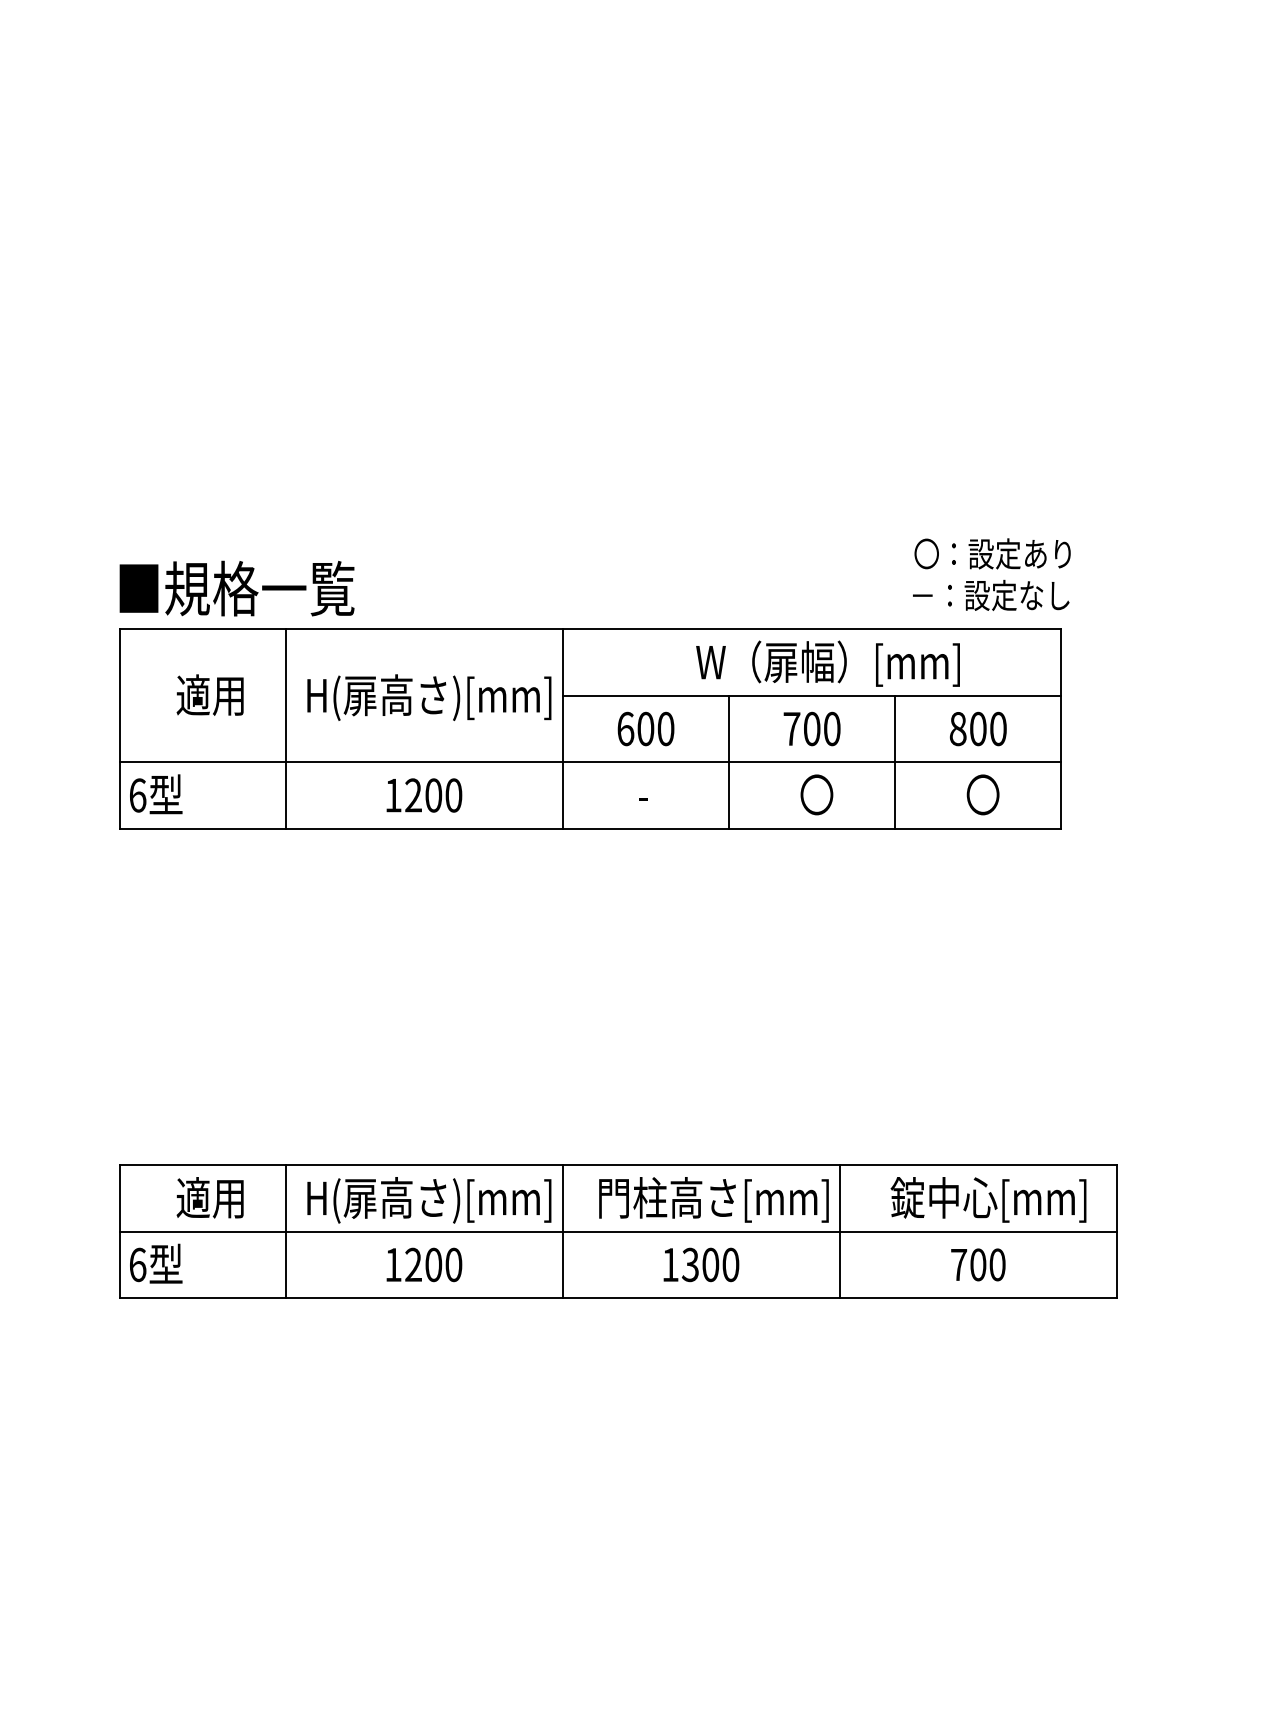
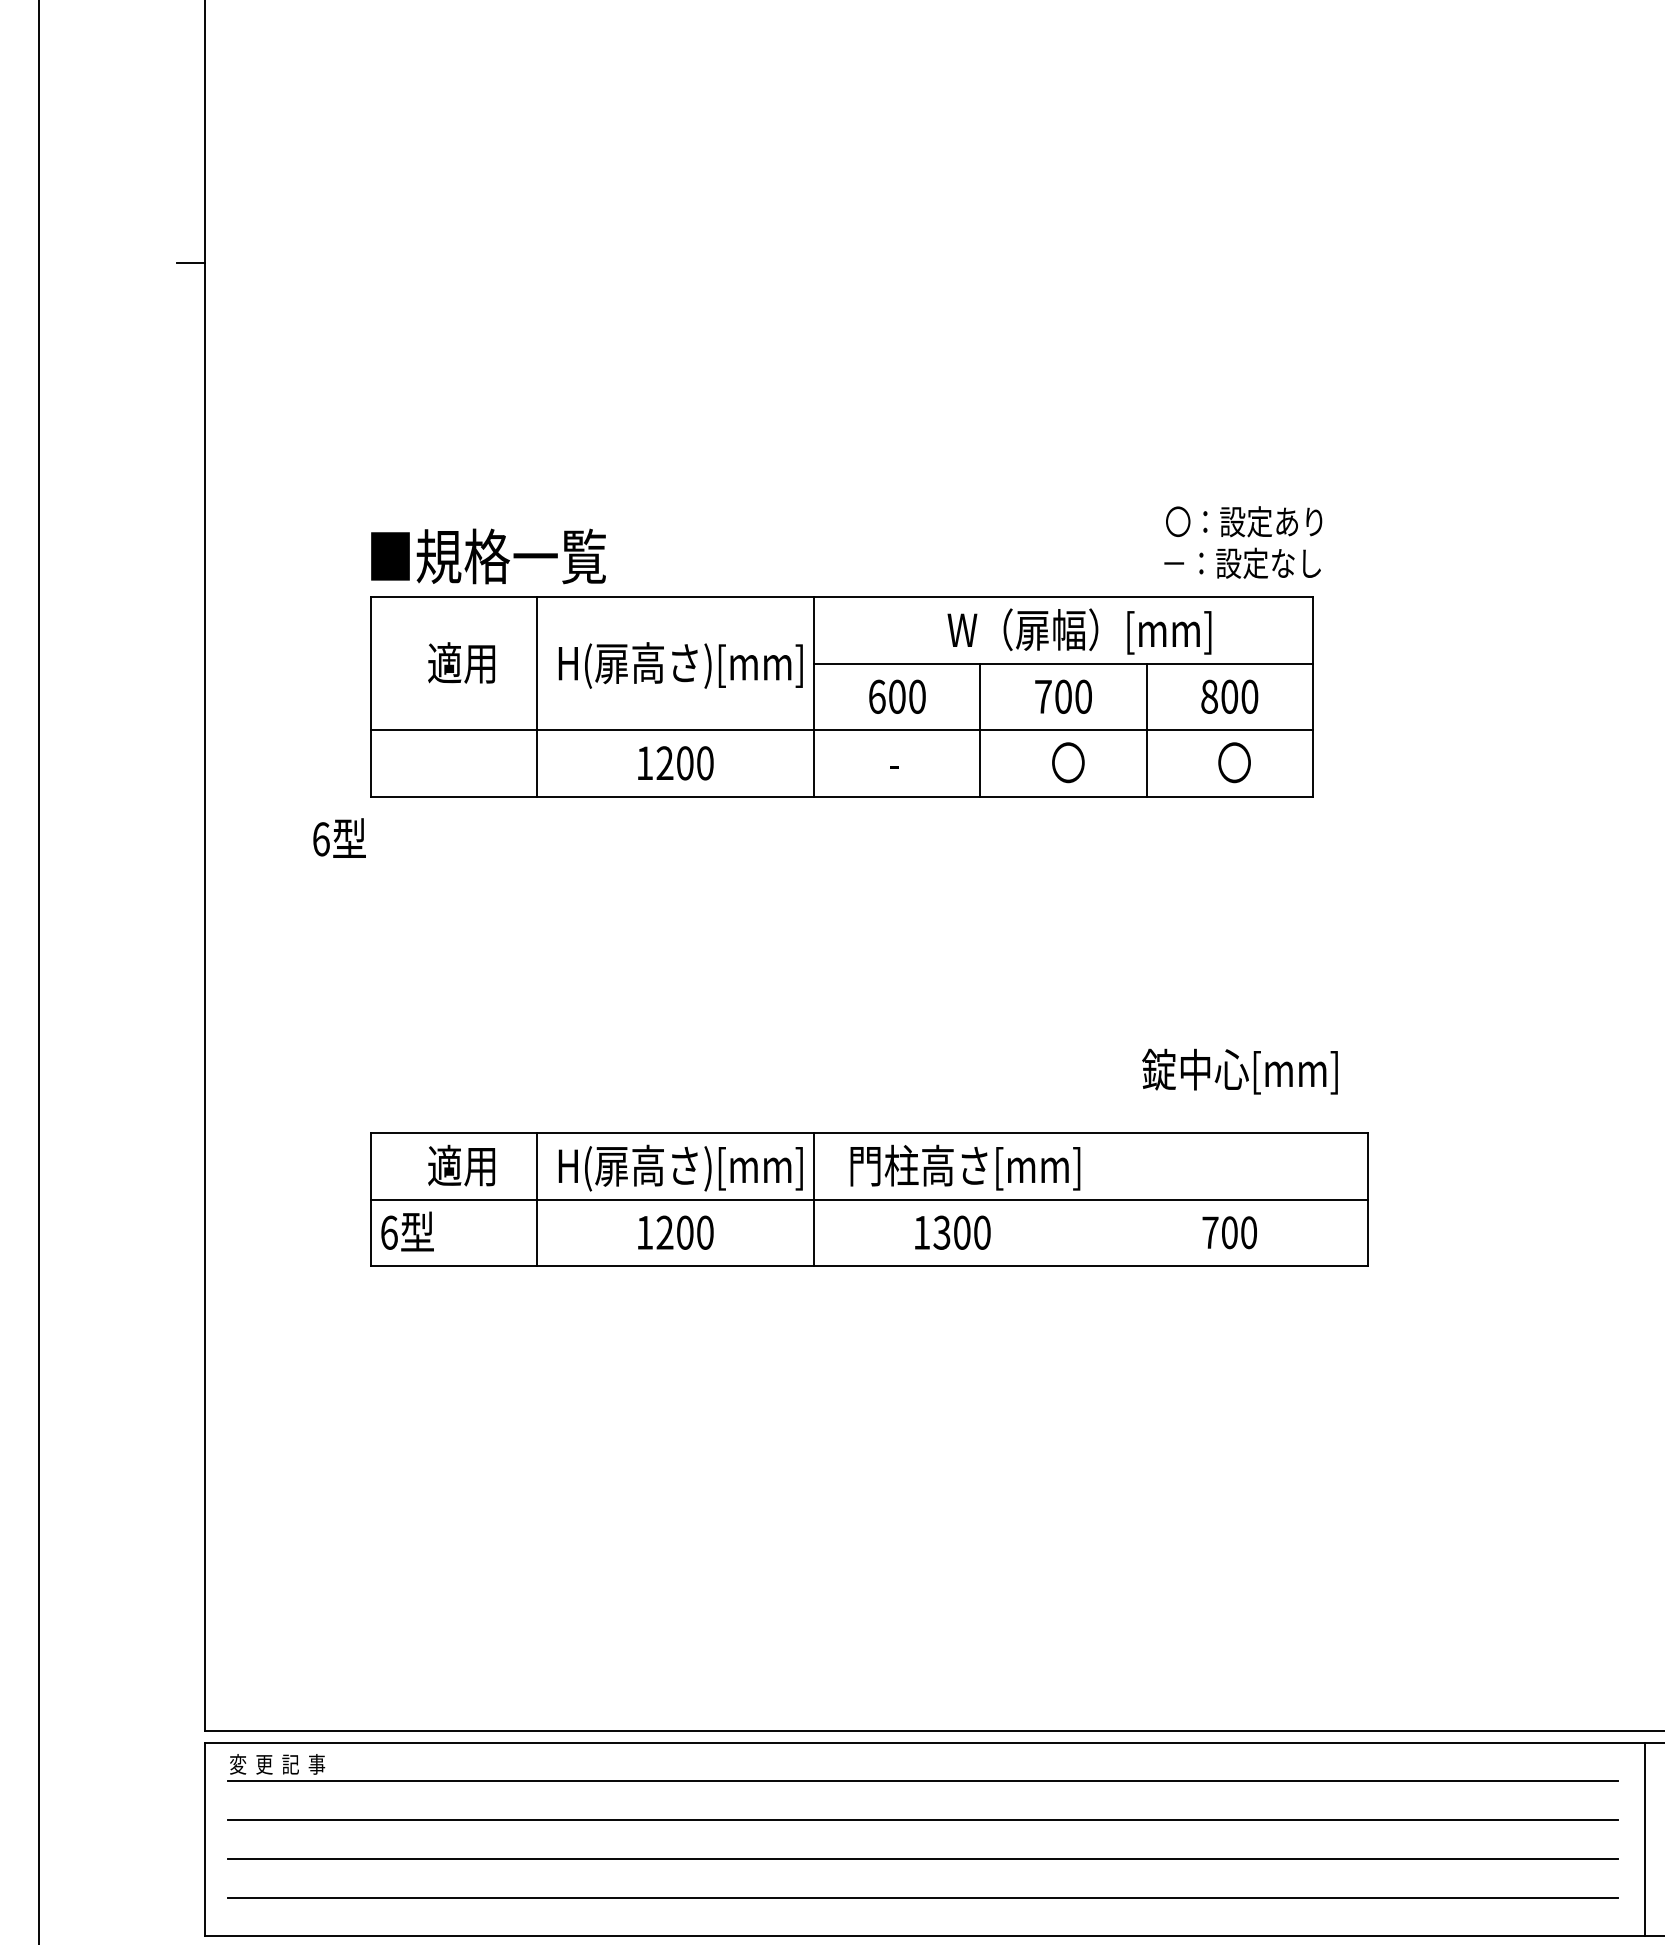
text: (156, 793) -> (339, 837), moved
text: (988, 1199) -> (1239, 1071), moved
line: (840, 1231) -> (1091, 1199), removed

